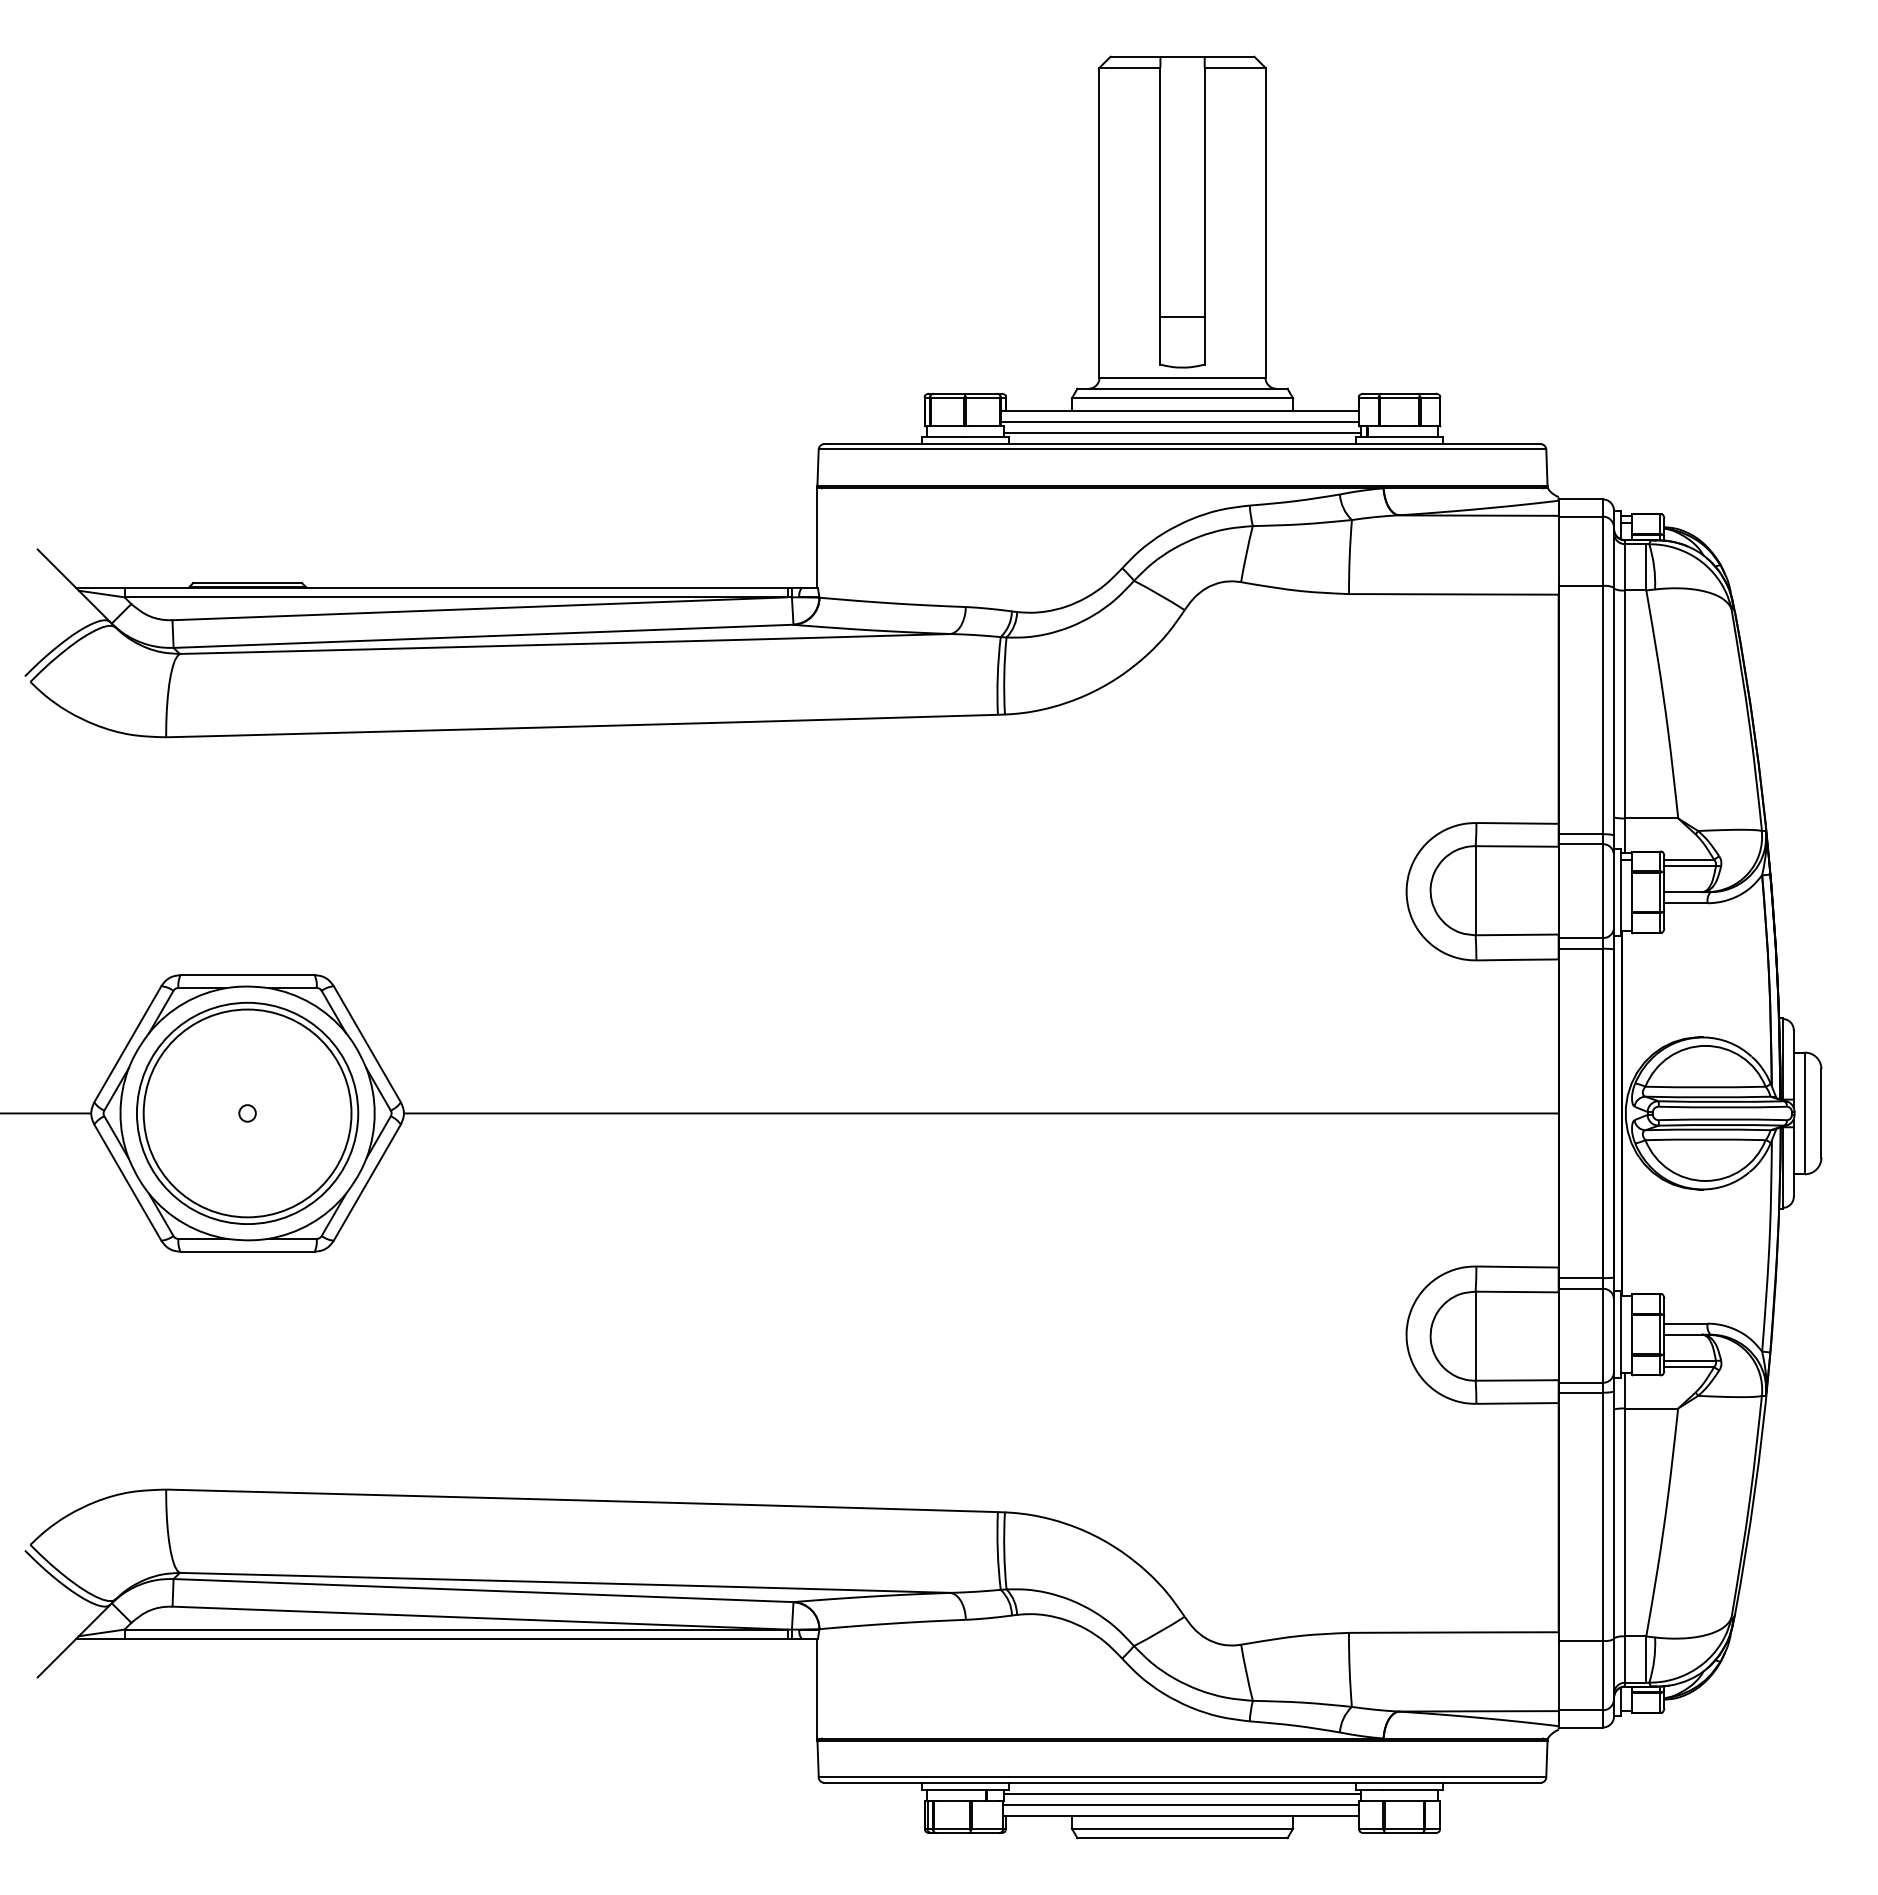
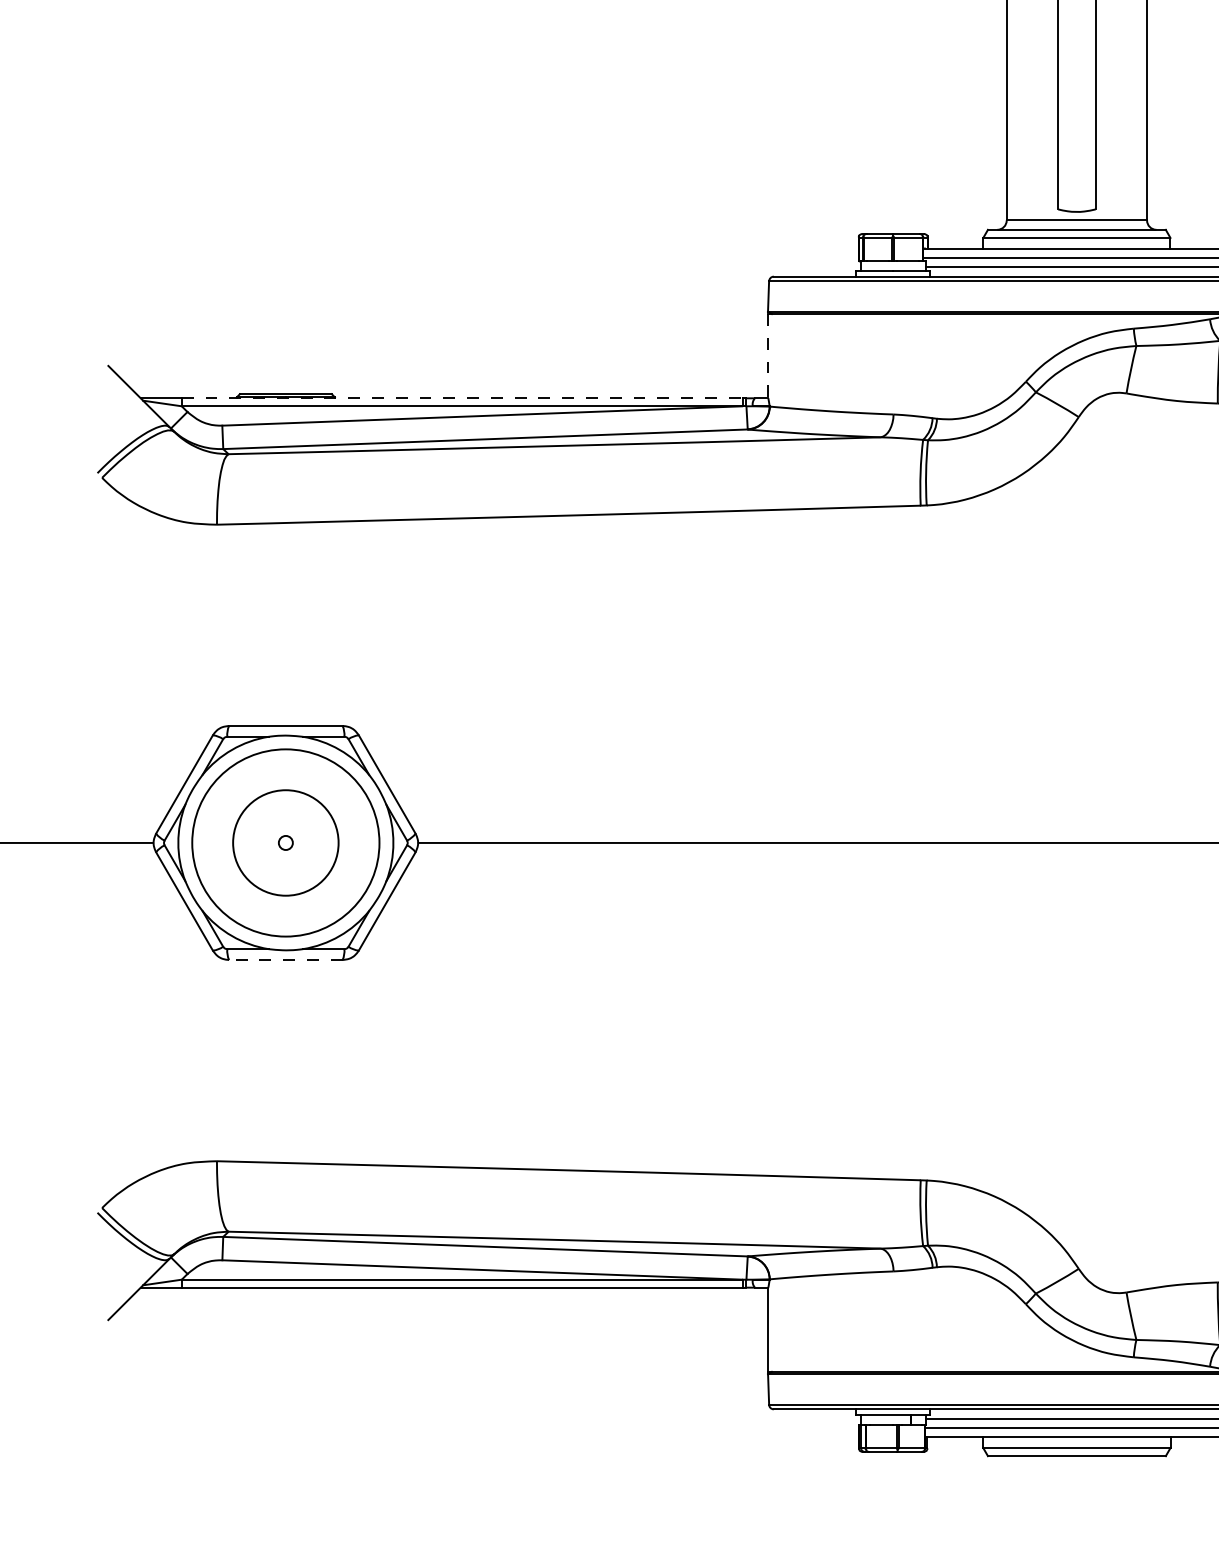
line: (1182, 316) -> (1076, 168), removed
line: (817, 538) -> (768, 356), solid -> dashed
line: (456, 587) -> (462, 397), solid -> dashed
circle: (247, 1113) -> (285, 843), size x0.6
line: (247, 1251) -> (285, 959), solid -> dashed

